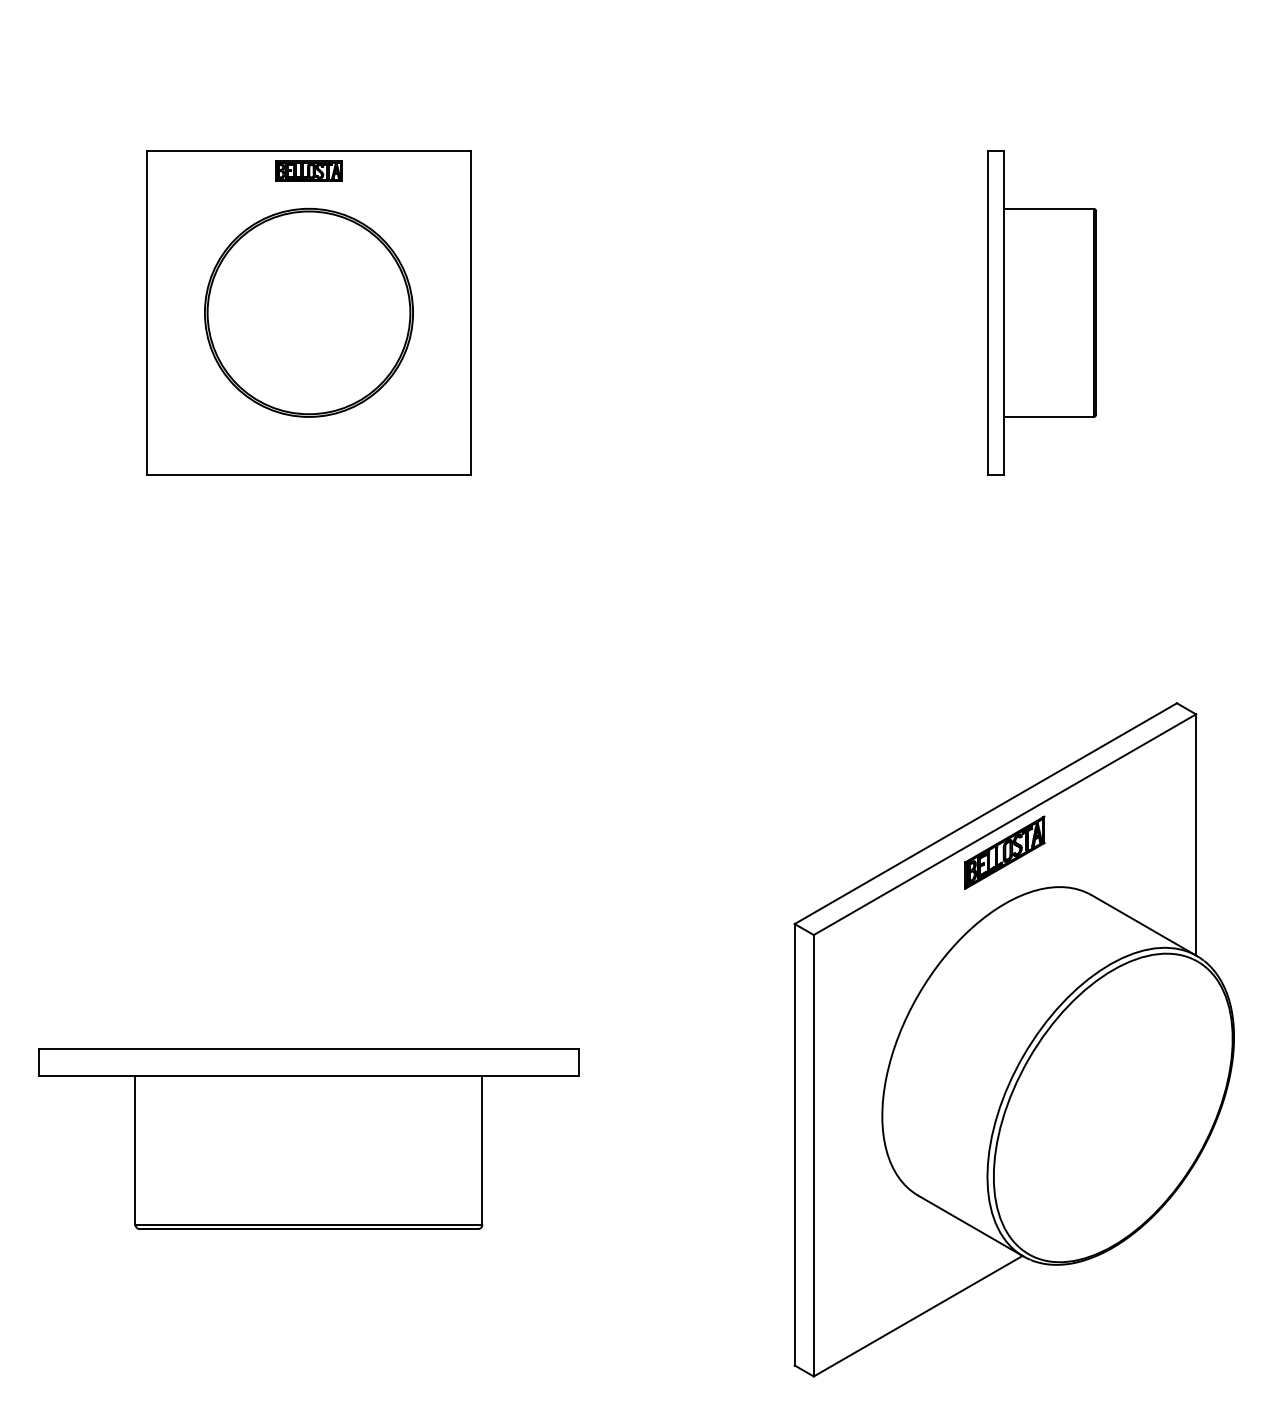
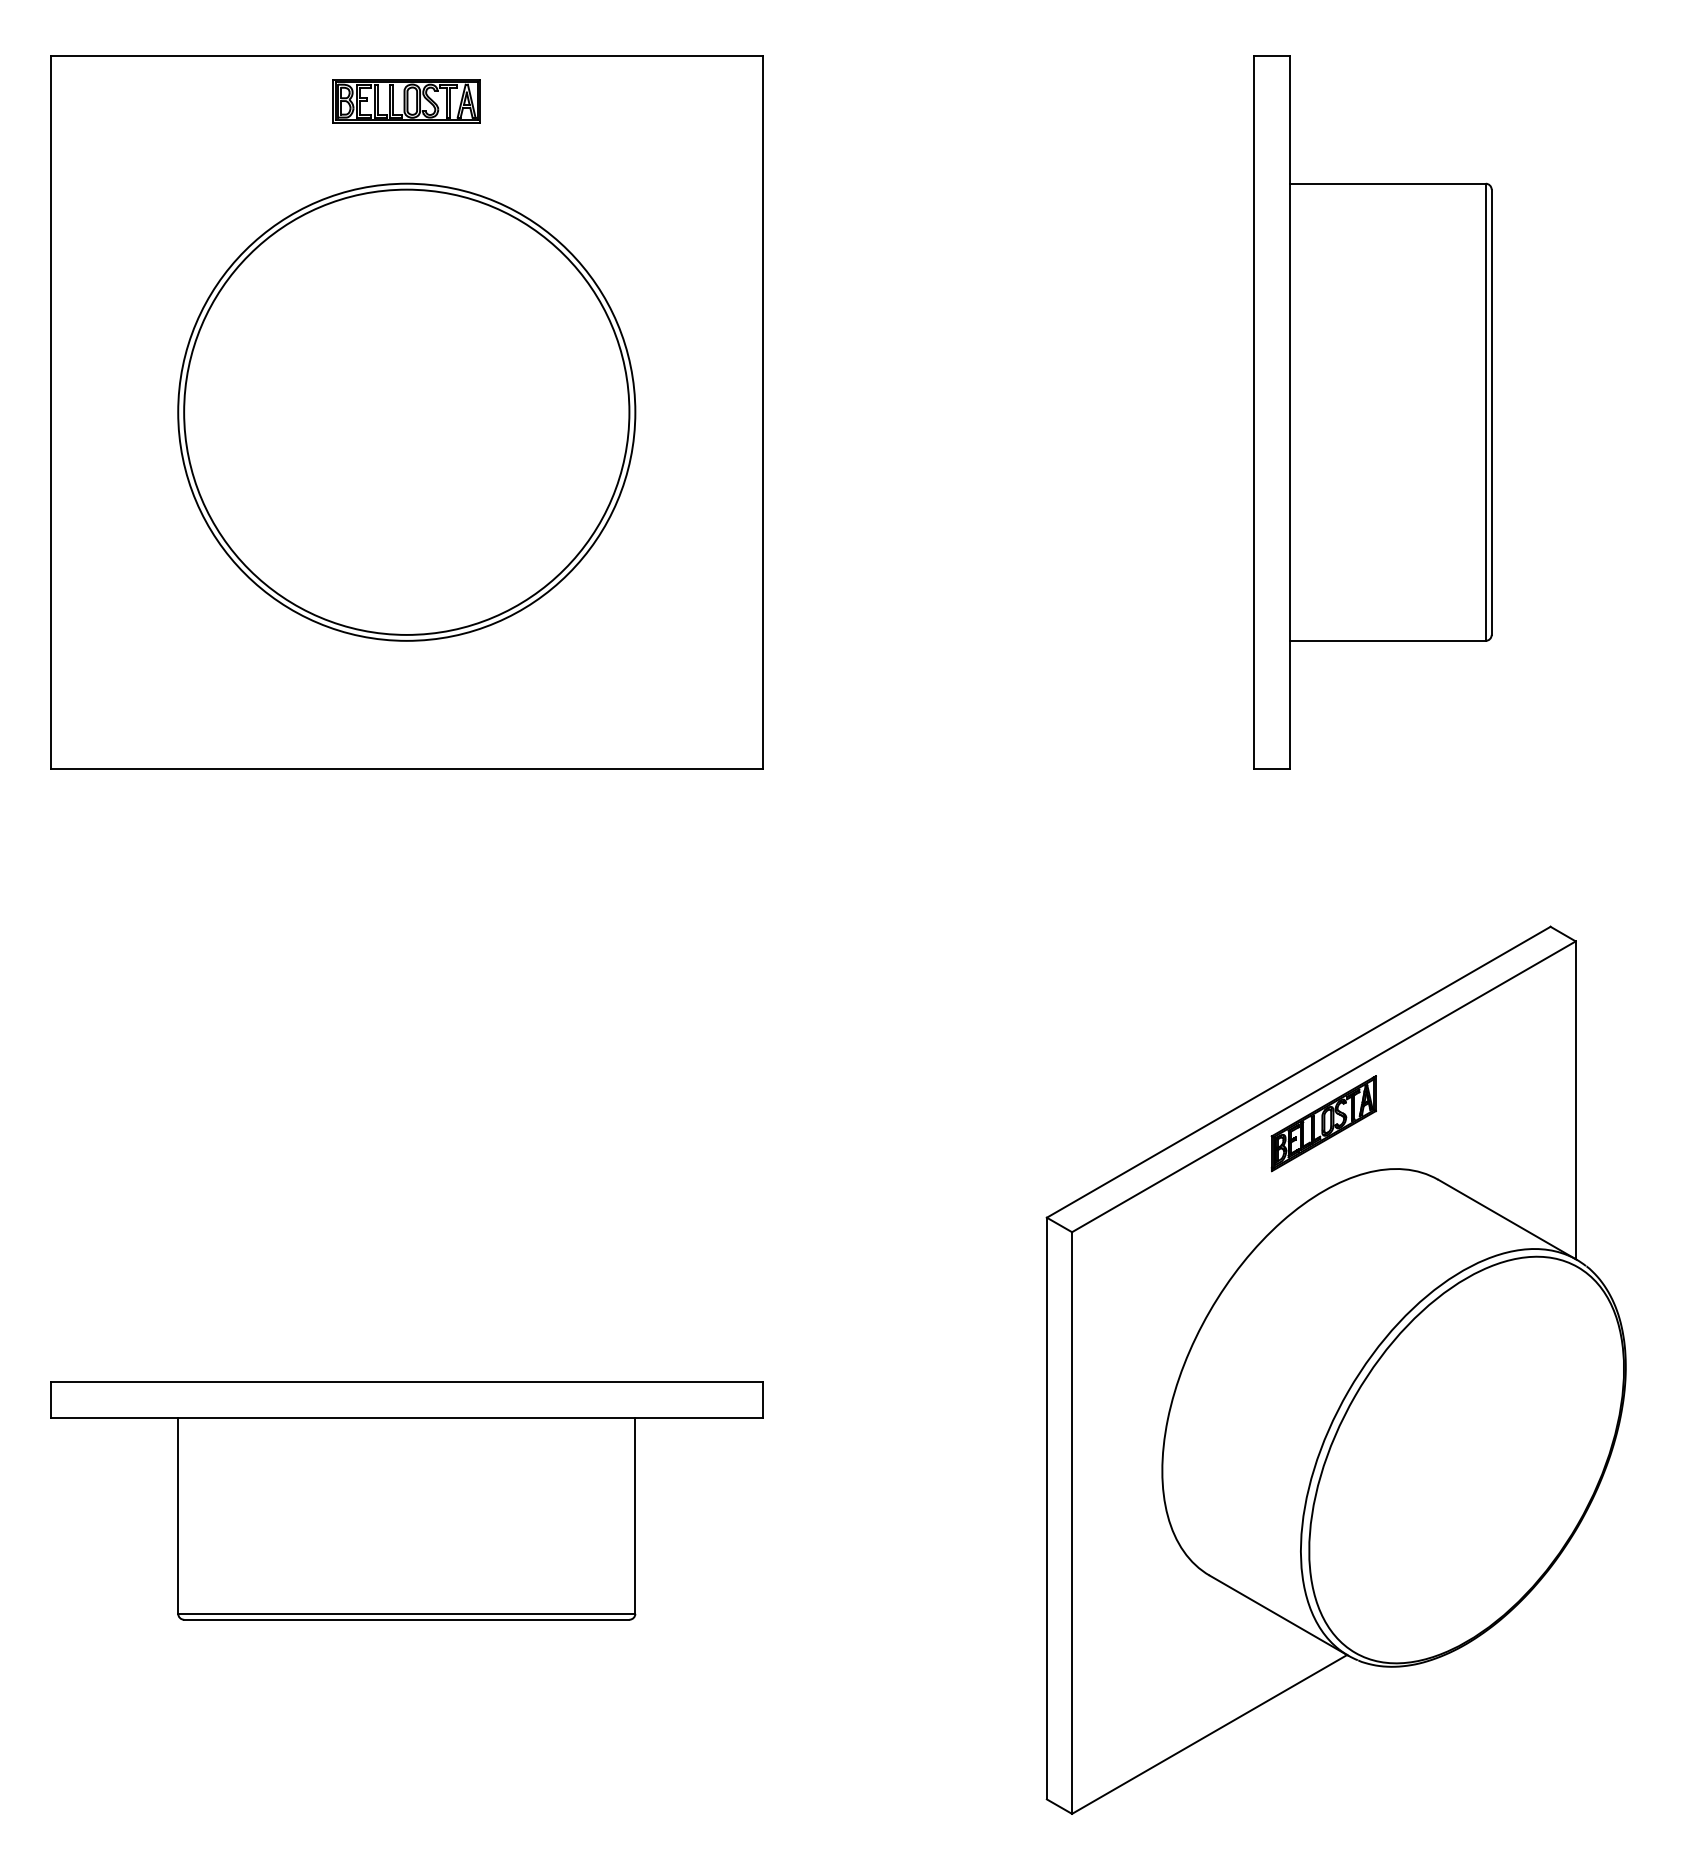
part: (308, 312) -> (406, 412), size x1.67
part: (1041, 312) -> (1372, 412), size x1.67

